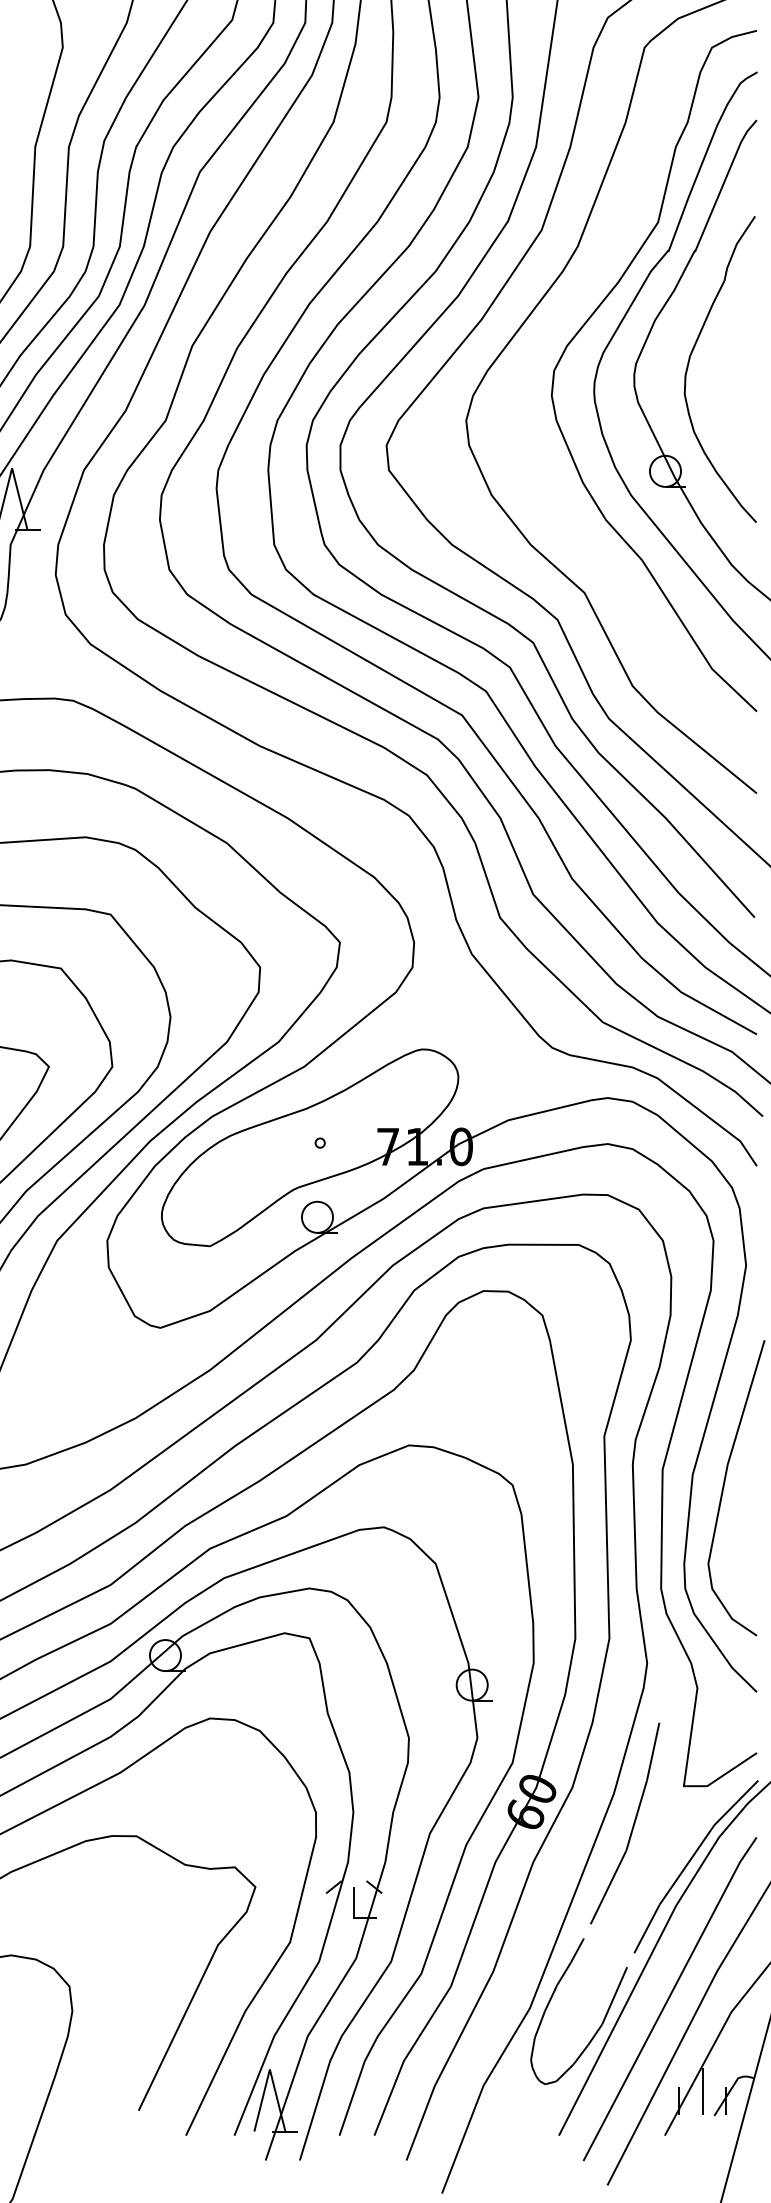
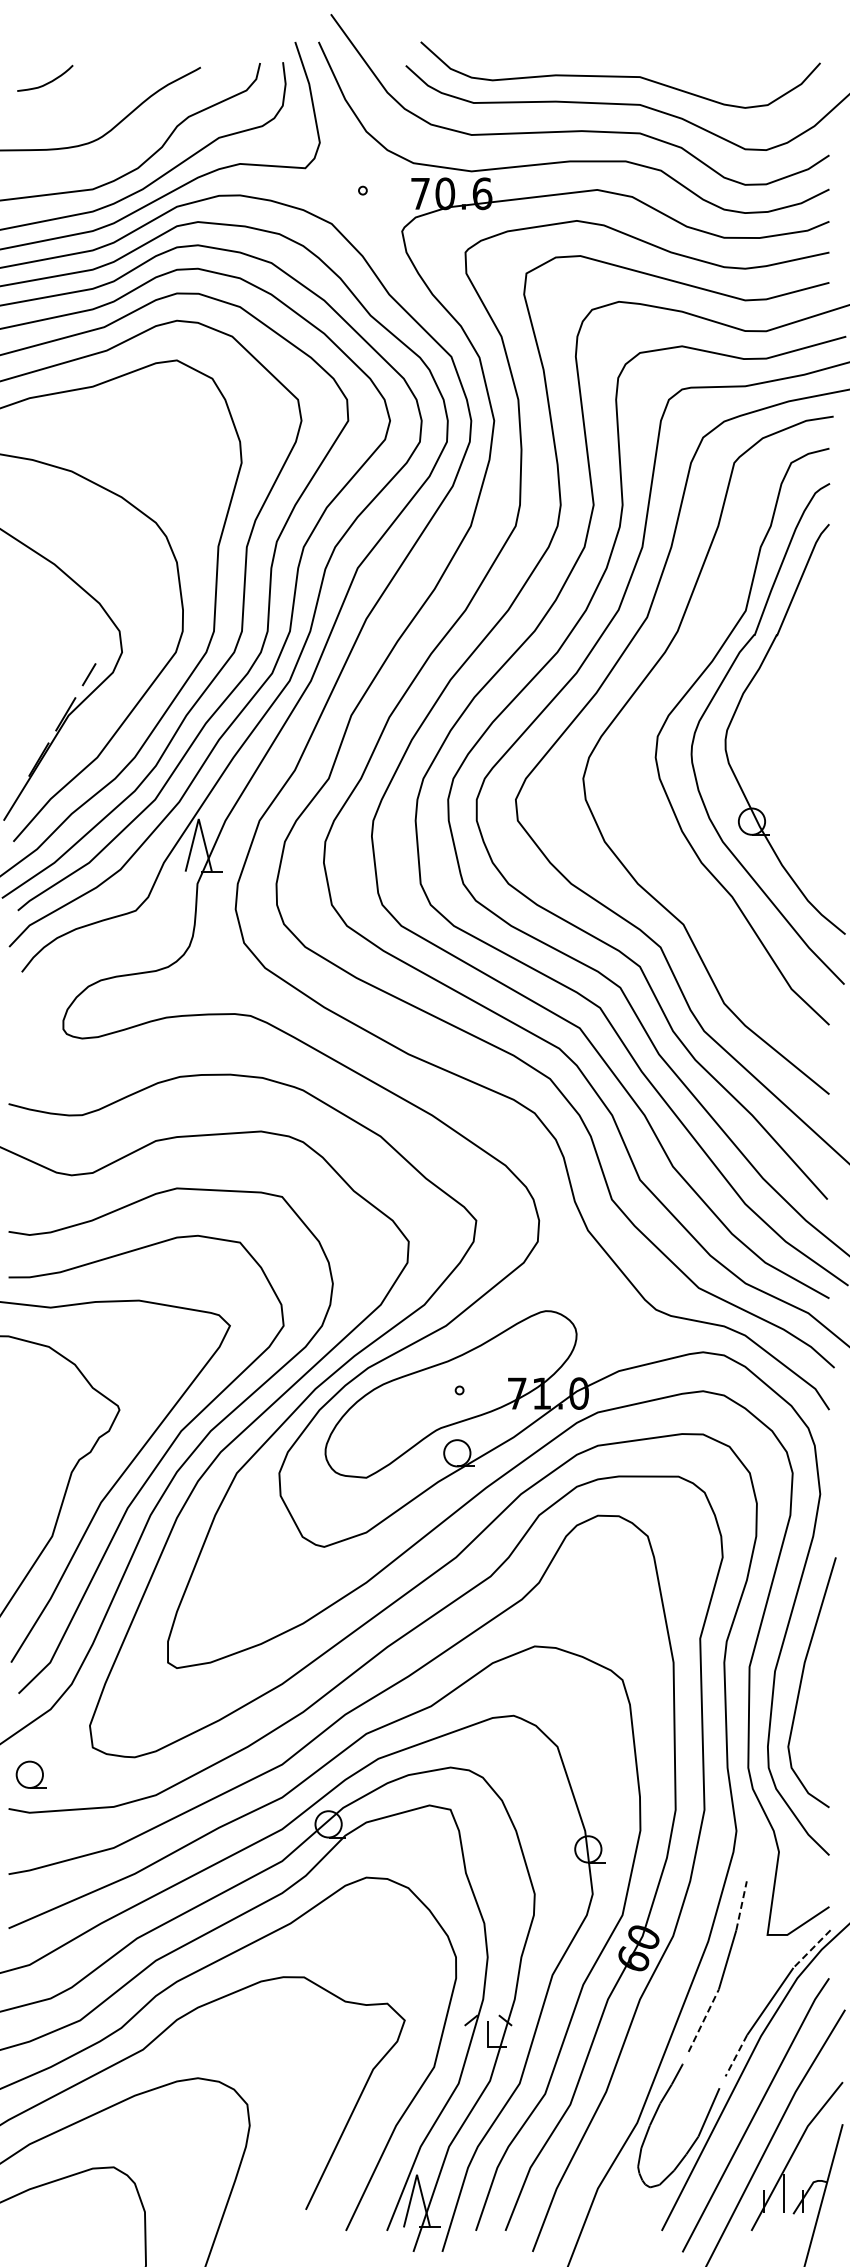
curve: (689, 363) -> (772, 730), removed
line: (653, 1751) -> (741, 1905), solid -> dashed
line: (735, 1803) -> (811, 1949), solid -> dashed
line: (608, 1887) -> (703, 2020), solid -> dashed
line: (647, 1929) -> (736, 2056), solid -> dashed

